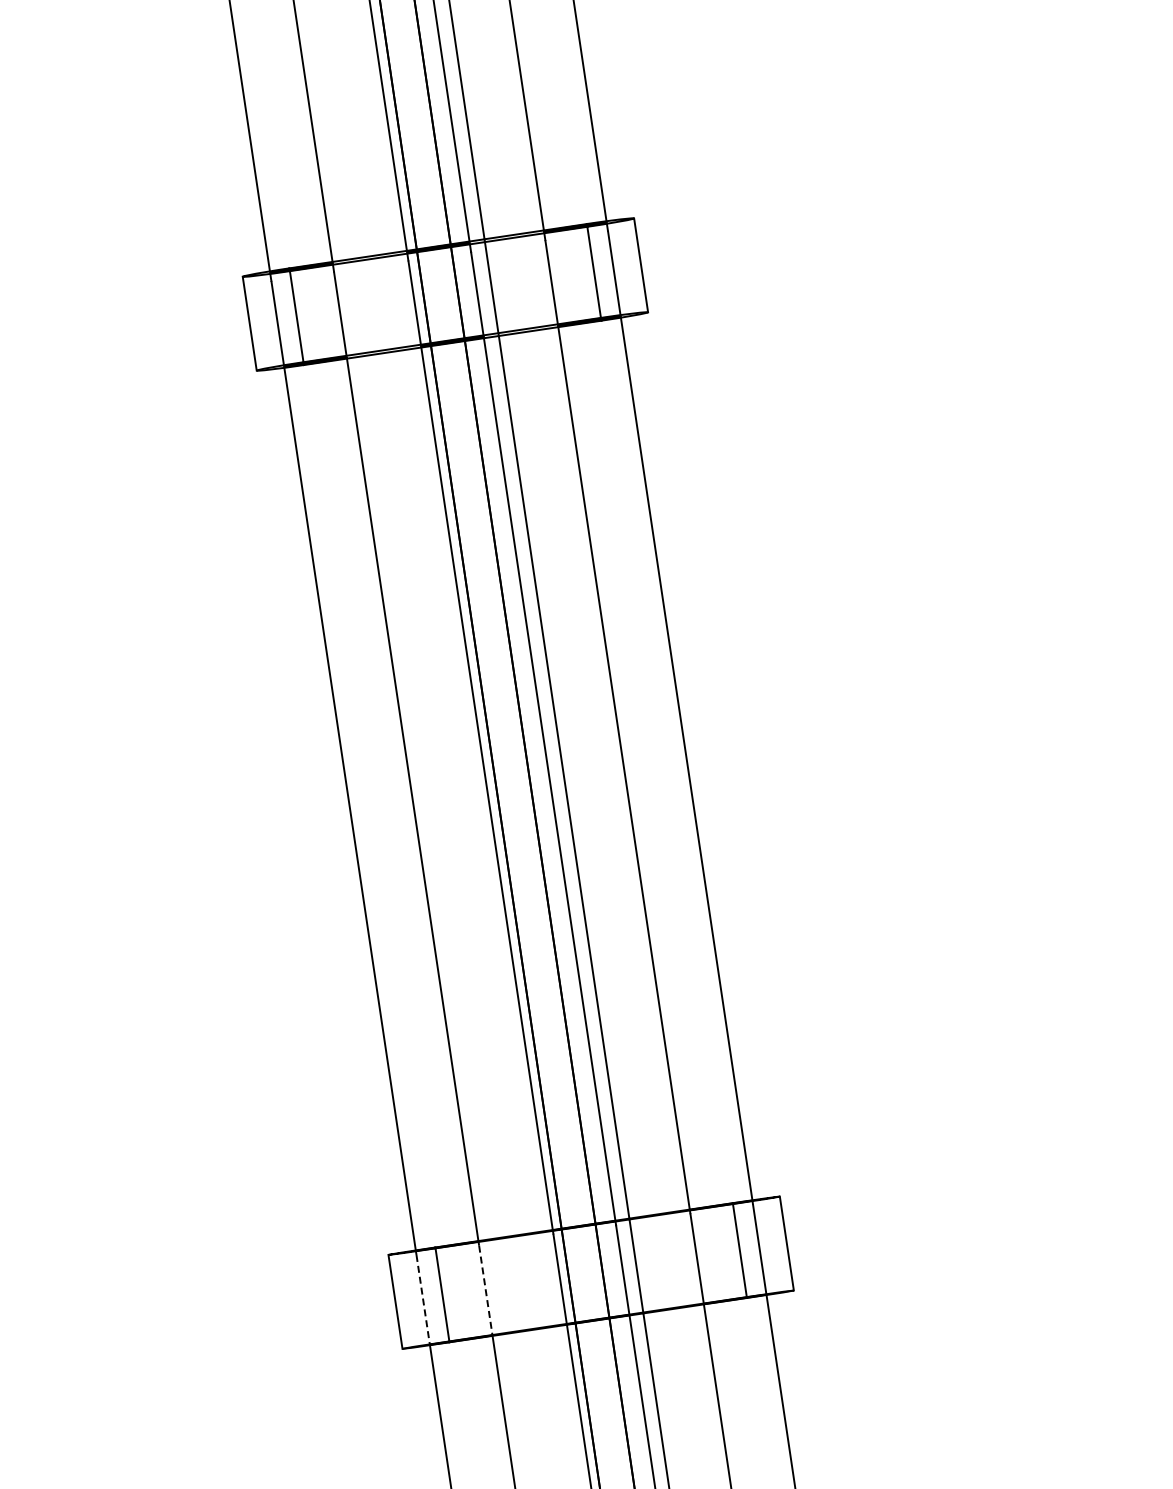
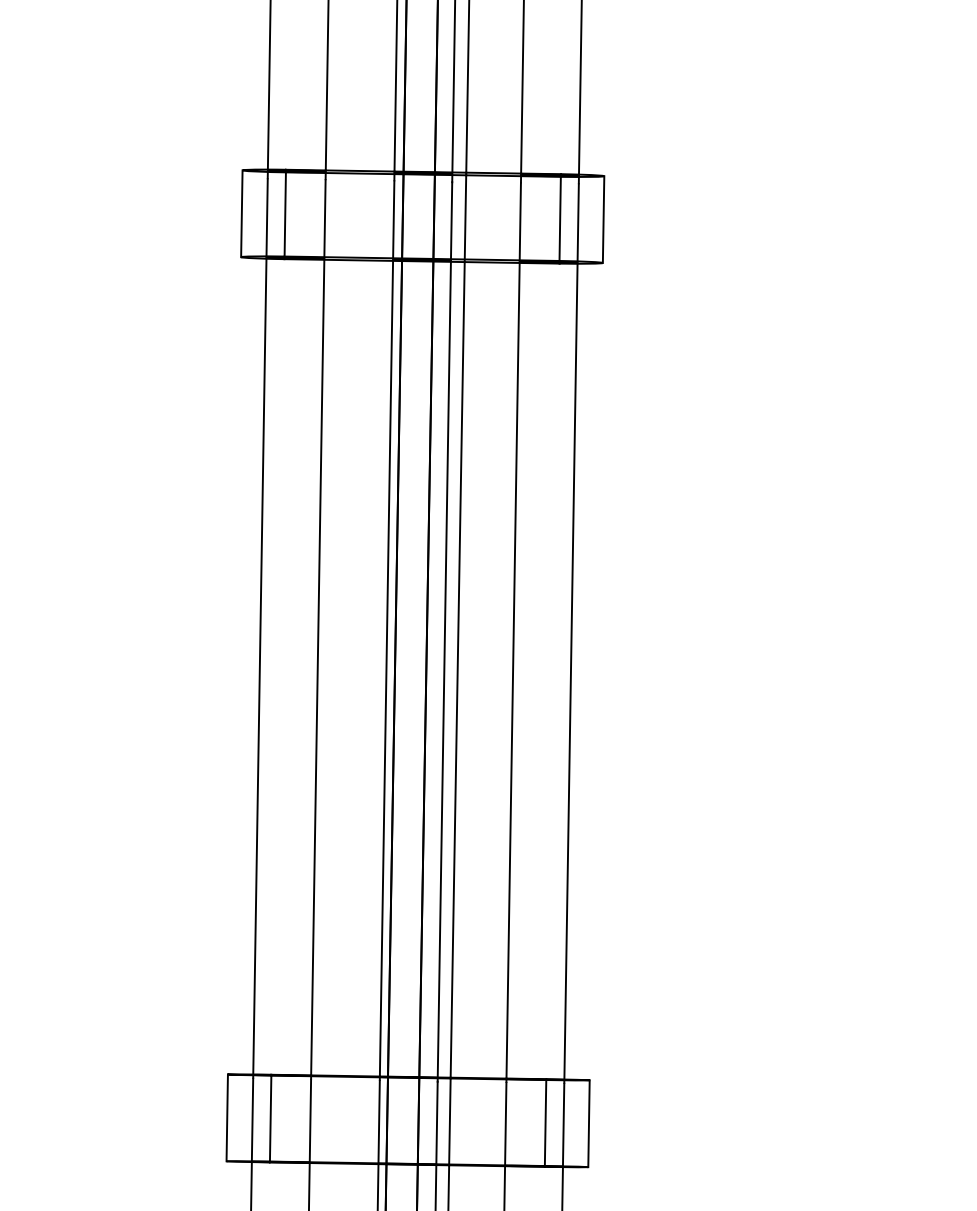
line: (485, 1291) -> (309, 1121), dashed -> solid
line: (423, 1300) -> (252, 1120), dashed -> solid

